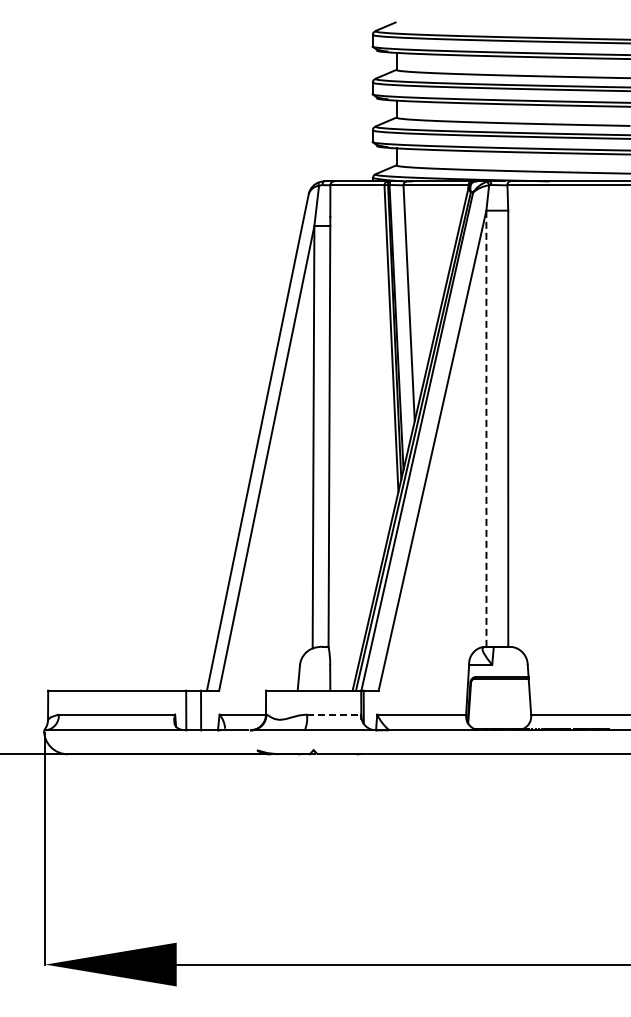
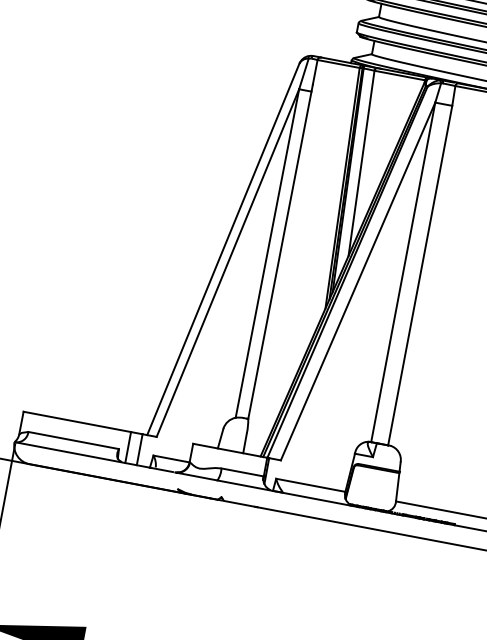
line: (486, 428) -> (403, 272), dashed -> solid
line: (334, 714) -> (242, 472), dashed -> solid

